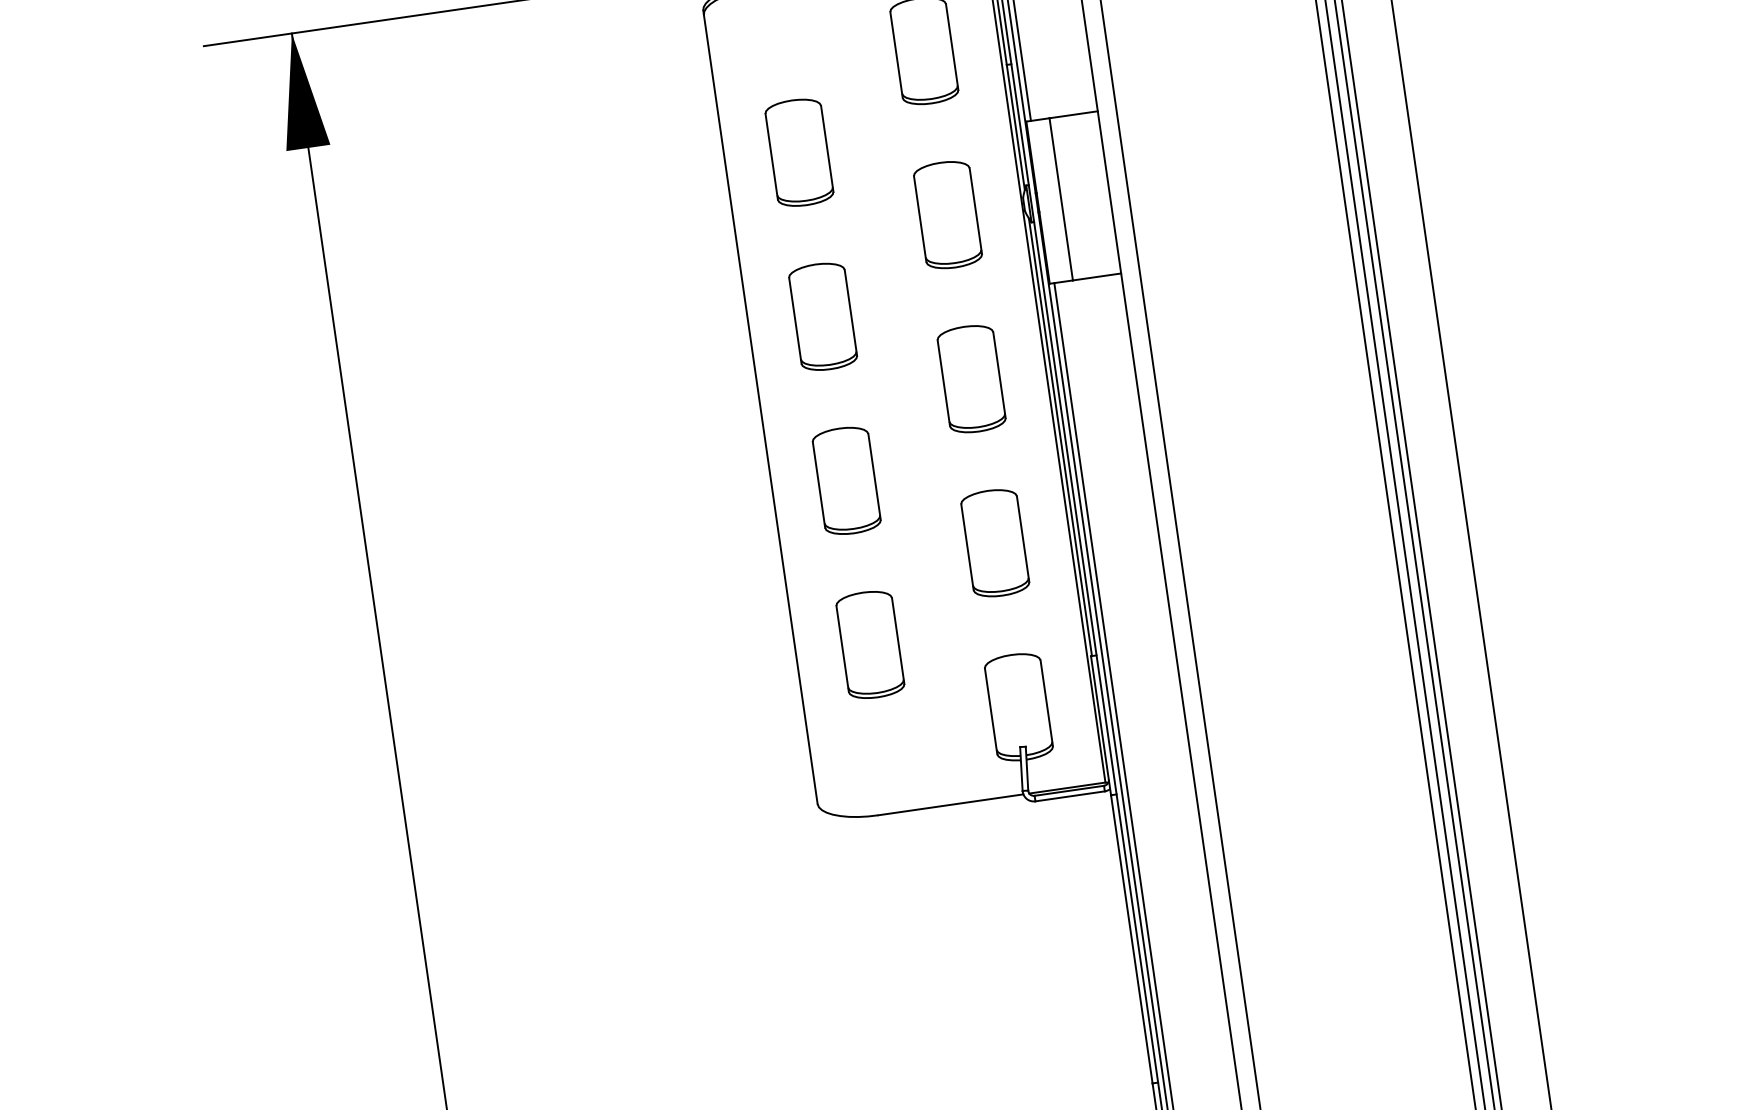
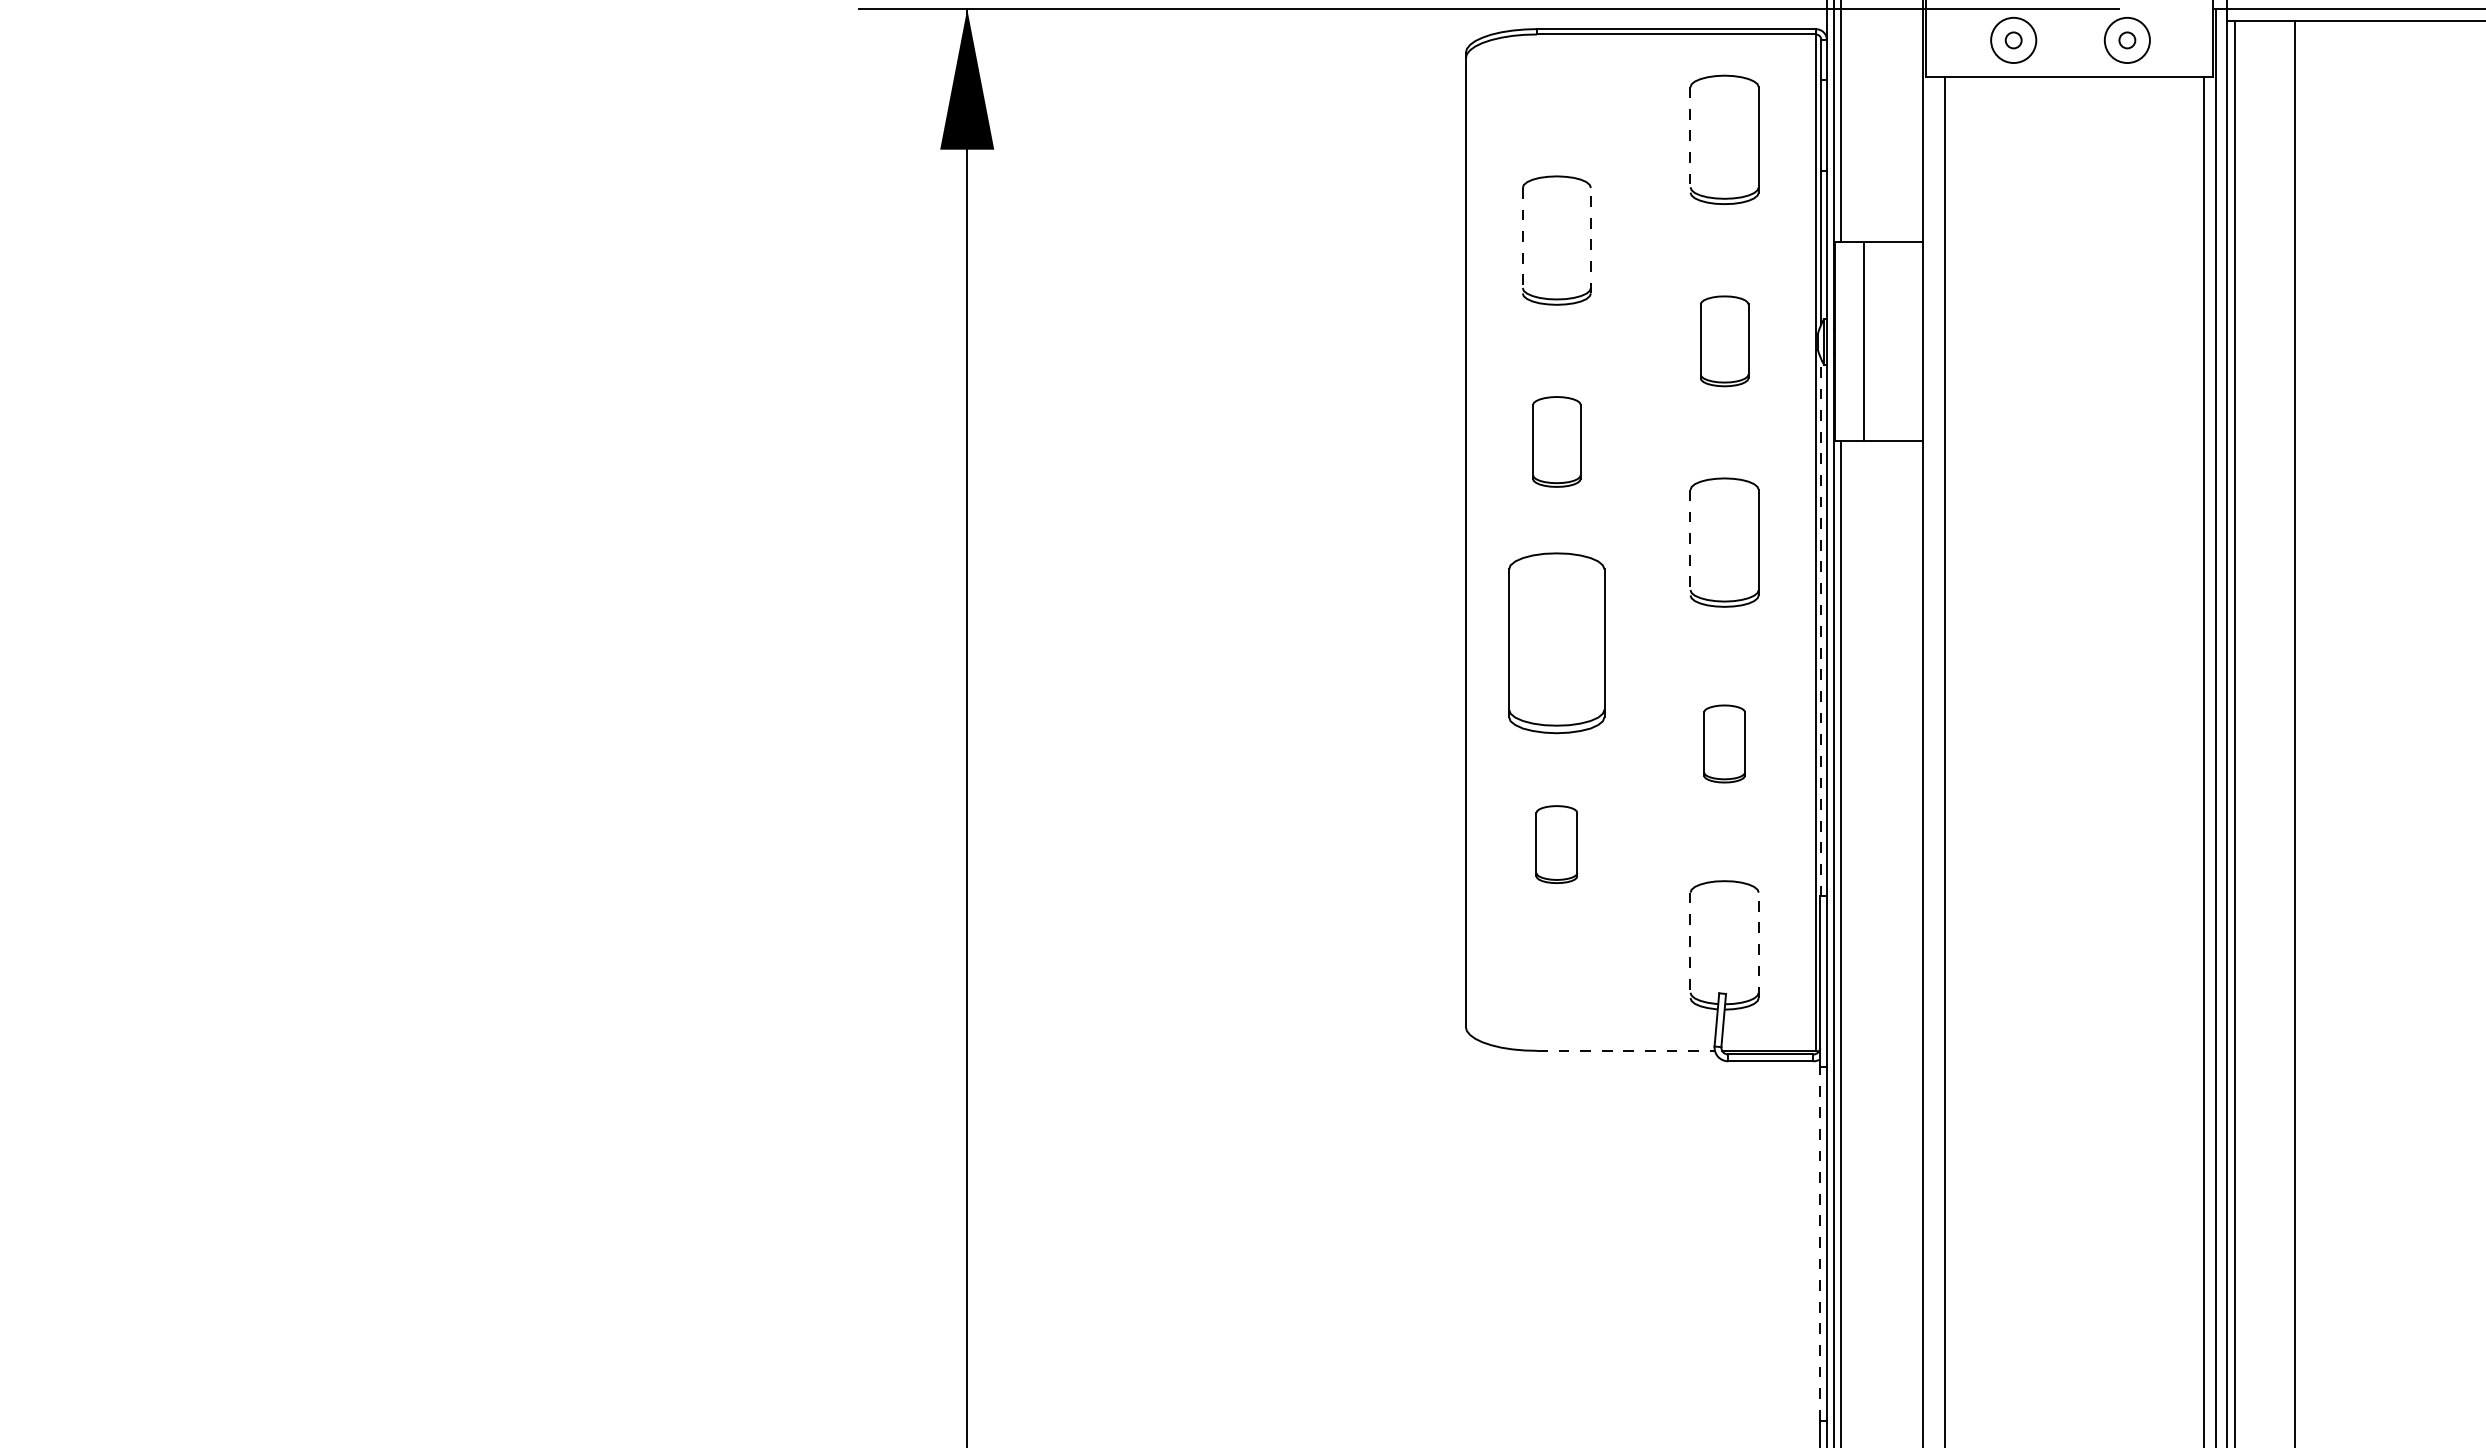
line: (896, 54) -> (1690, 139), solid -> dashed
line: (826, 148) -> (1590, 240), solid -> dashed
line: (771, 156) -> (1522, 240), solid -> dashed
part: (947, 215) -> (1724, 341), size x0.7
part: (822, 316) -> (1556, 441), size x0.7
line: (943, 383) -> (1690, 542), solid -> dashed
line: (1060, 436) -> (1821, 627), solid -> dashed
part: (846, 481) -> (1556, 643), size x1.4
part: (995, 542) -> (1724, 743), size x0.6
part: (870, 644) -> (1556, 844), size x0.6
line: (1046, 703) -> (1758, 945), solid -> dashed
line: (991, 711) -> (1690, 945), solid -> dashed
line: (950, 804) -> (1625, 1050), solid -> dashed
line: (1132, 938) -> (1820, 1243), solid -> dashed

